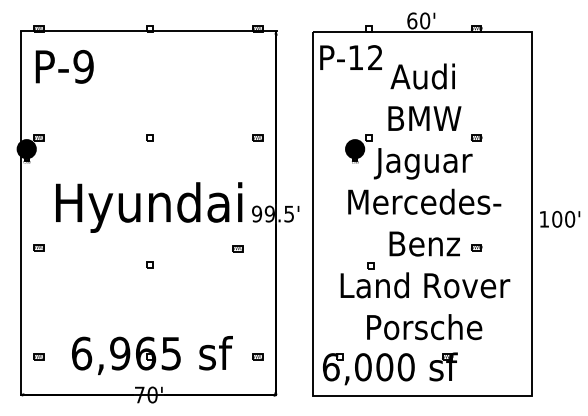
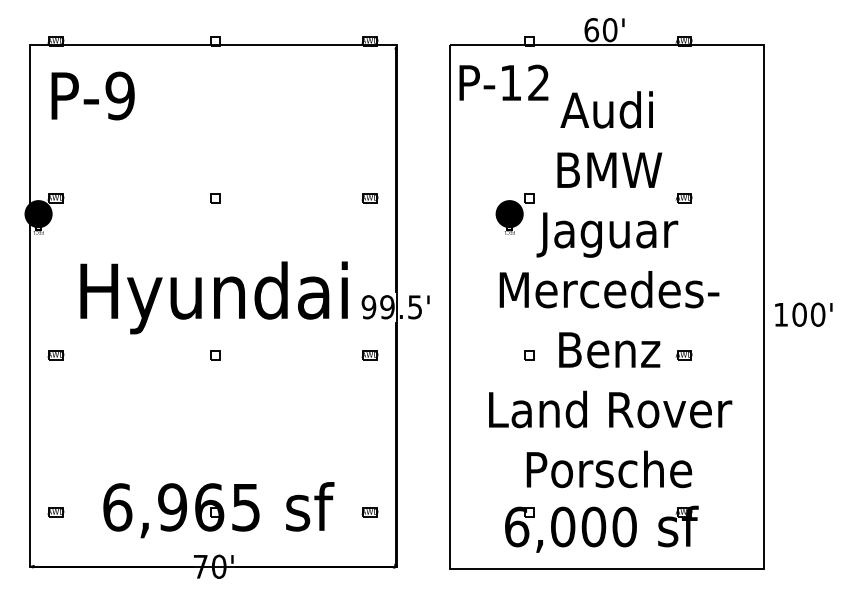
part: (237, 248) -> (369, 355), moved
part: (149, 264) -> (214, 355), moved
part: (370, 265) -> (528, 355), moved
part: (390, 368) -> (602, 528), moved

